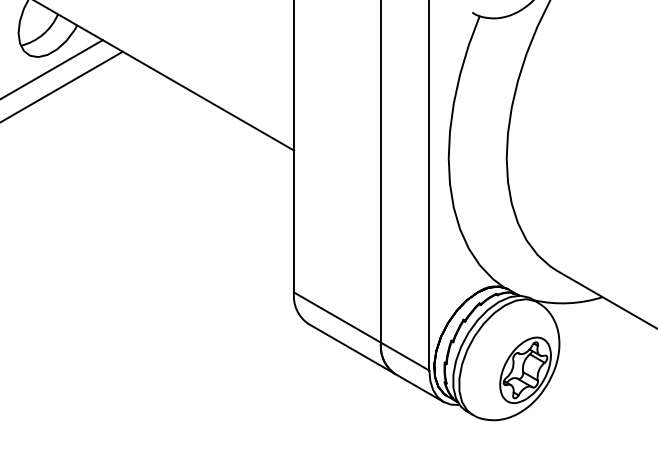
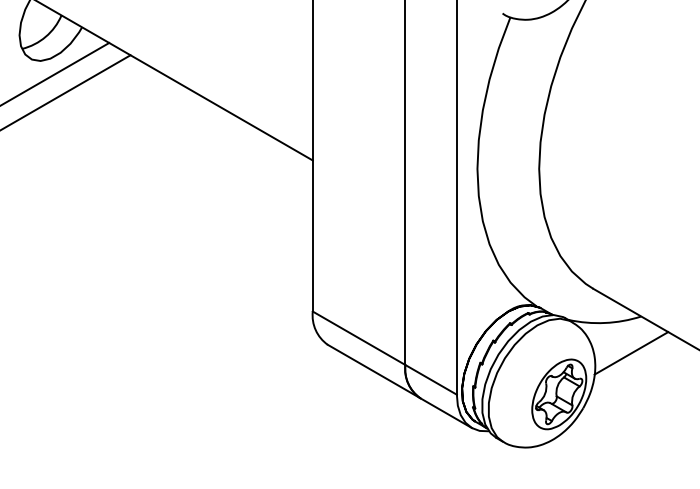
line: (592, 331) -> (630, 353), added

